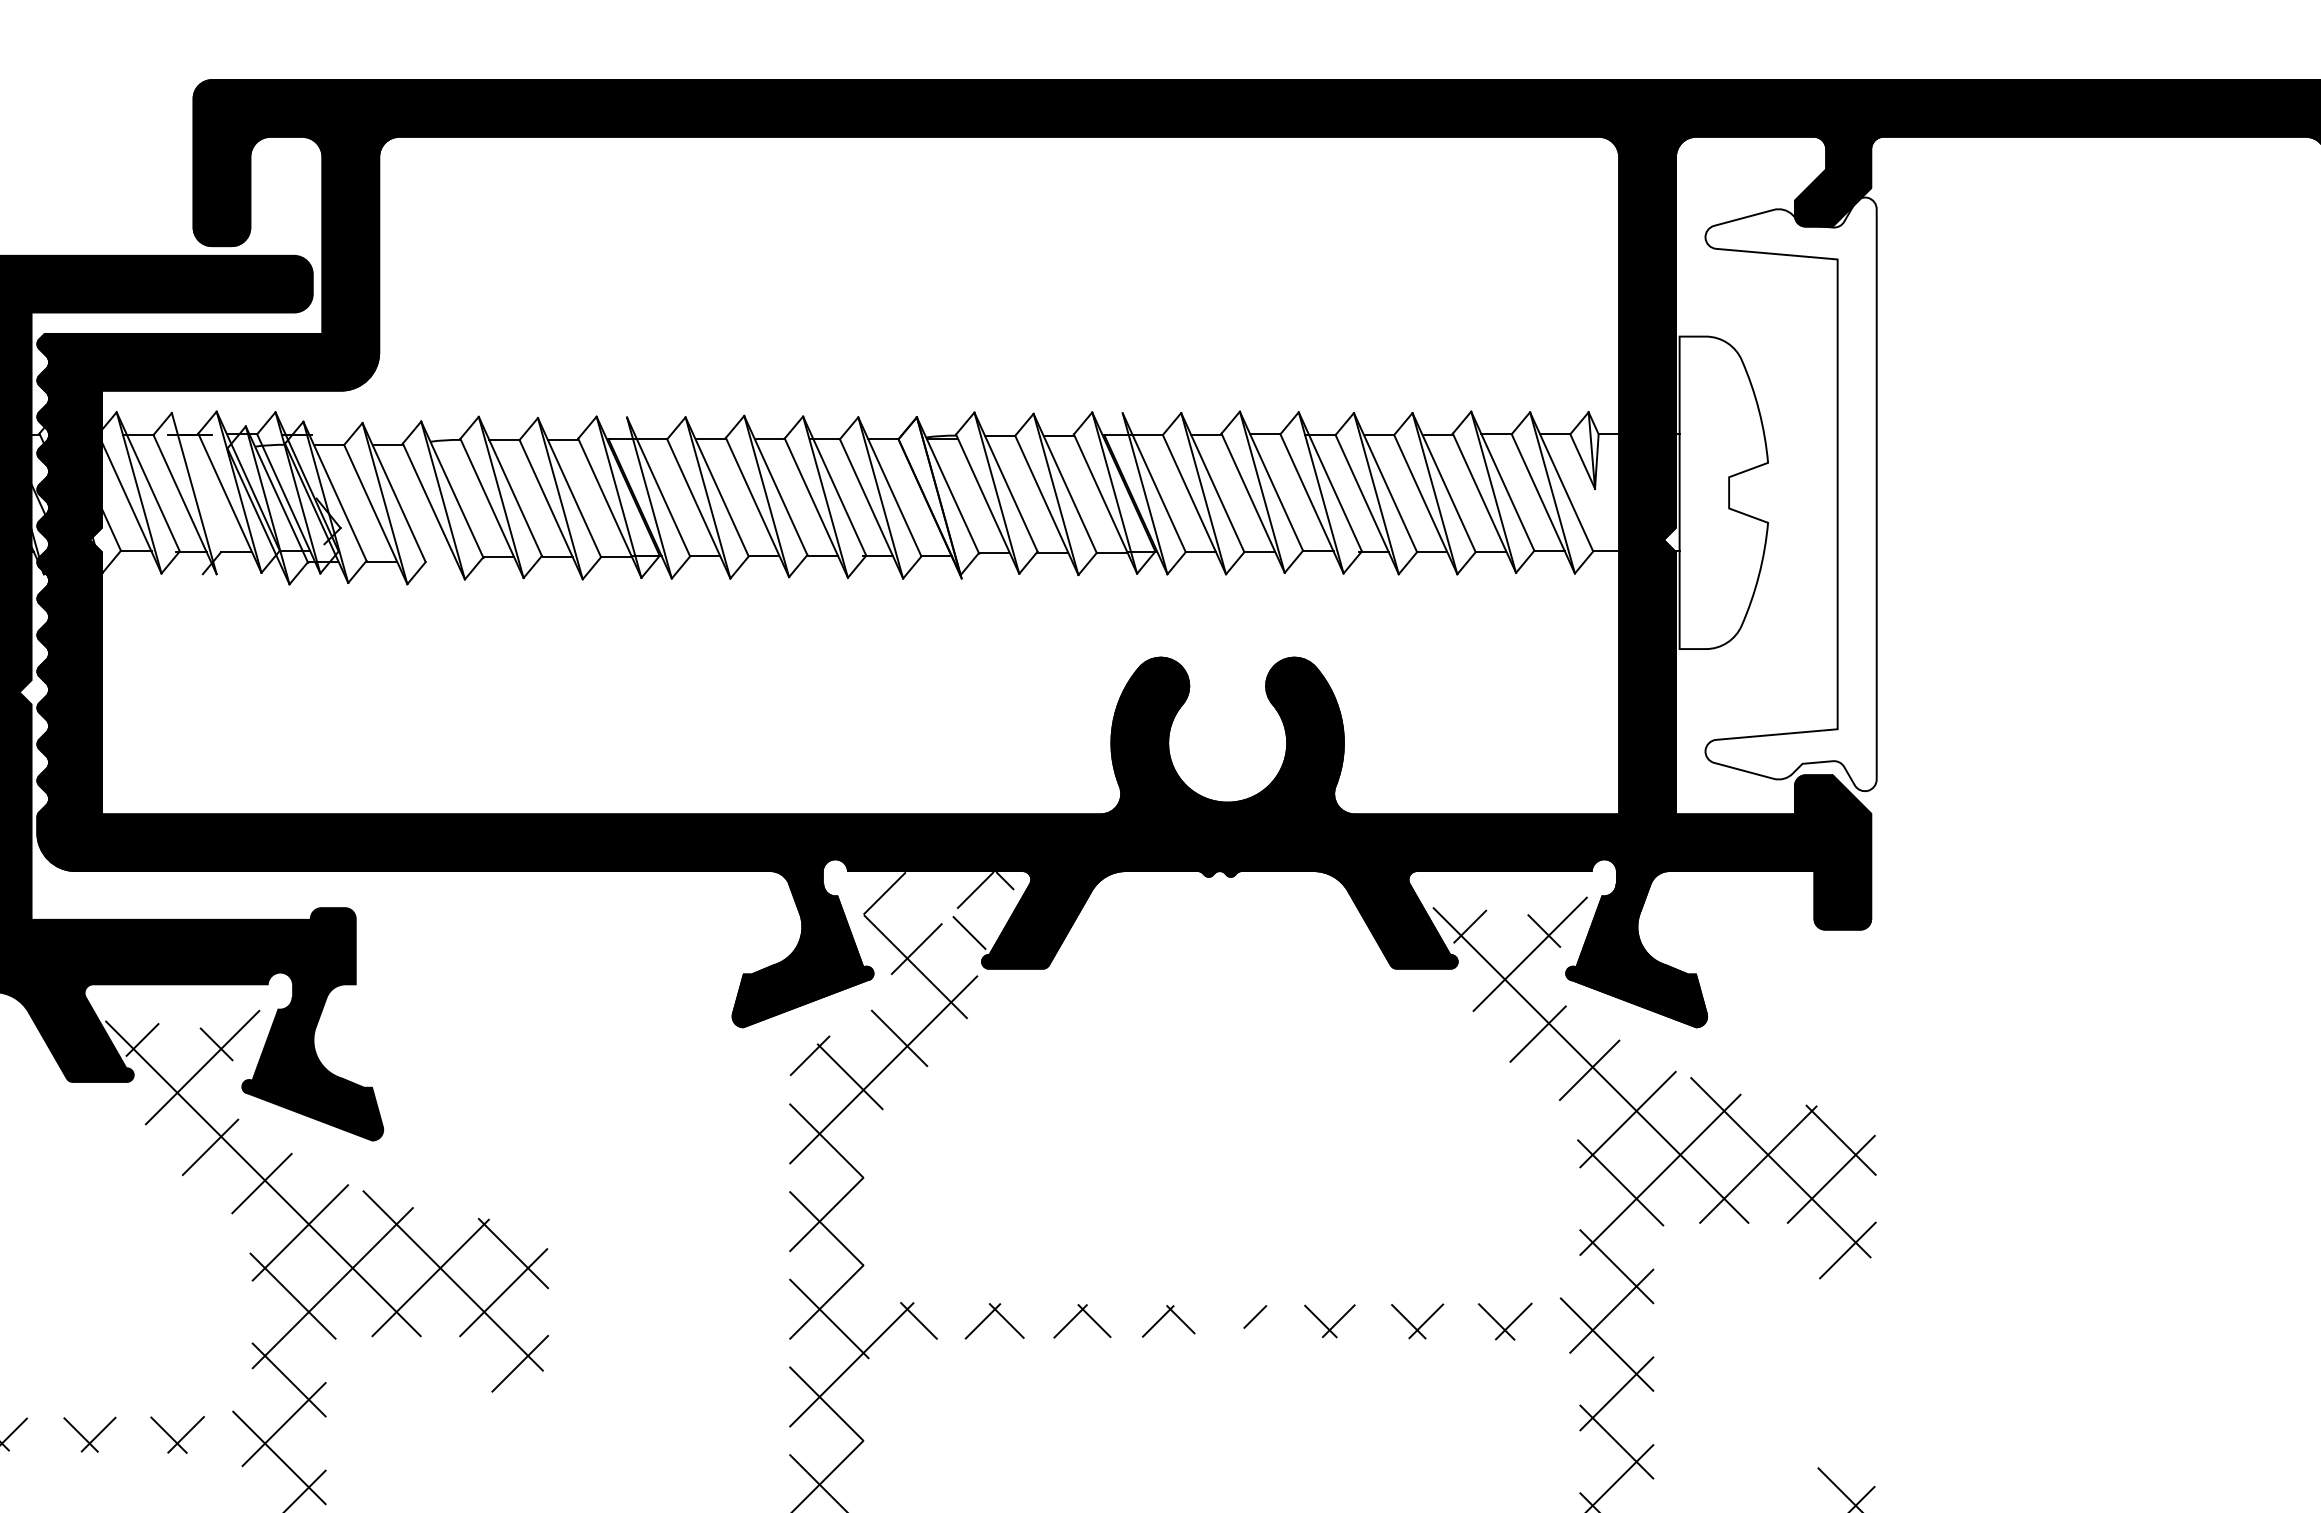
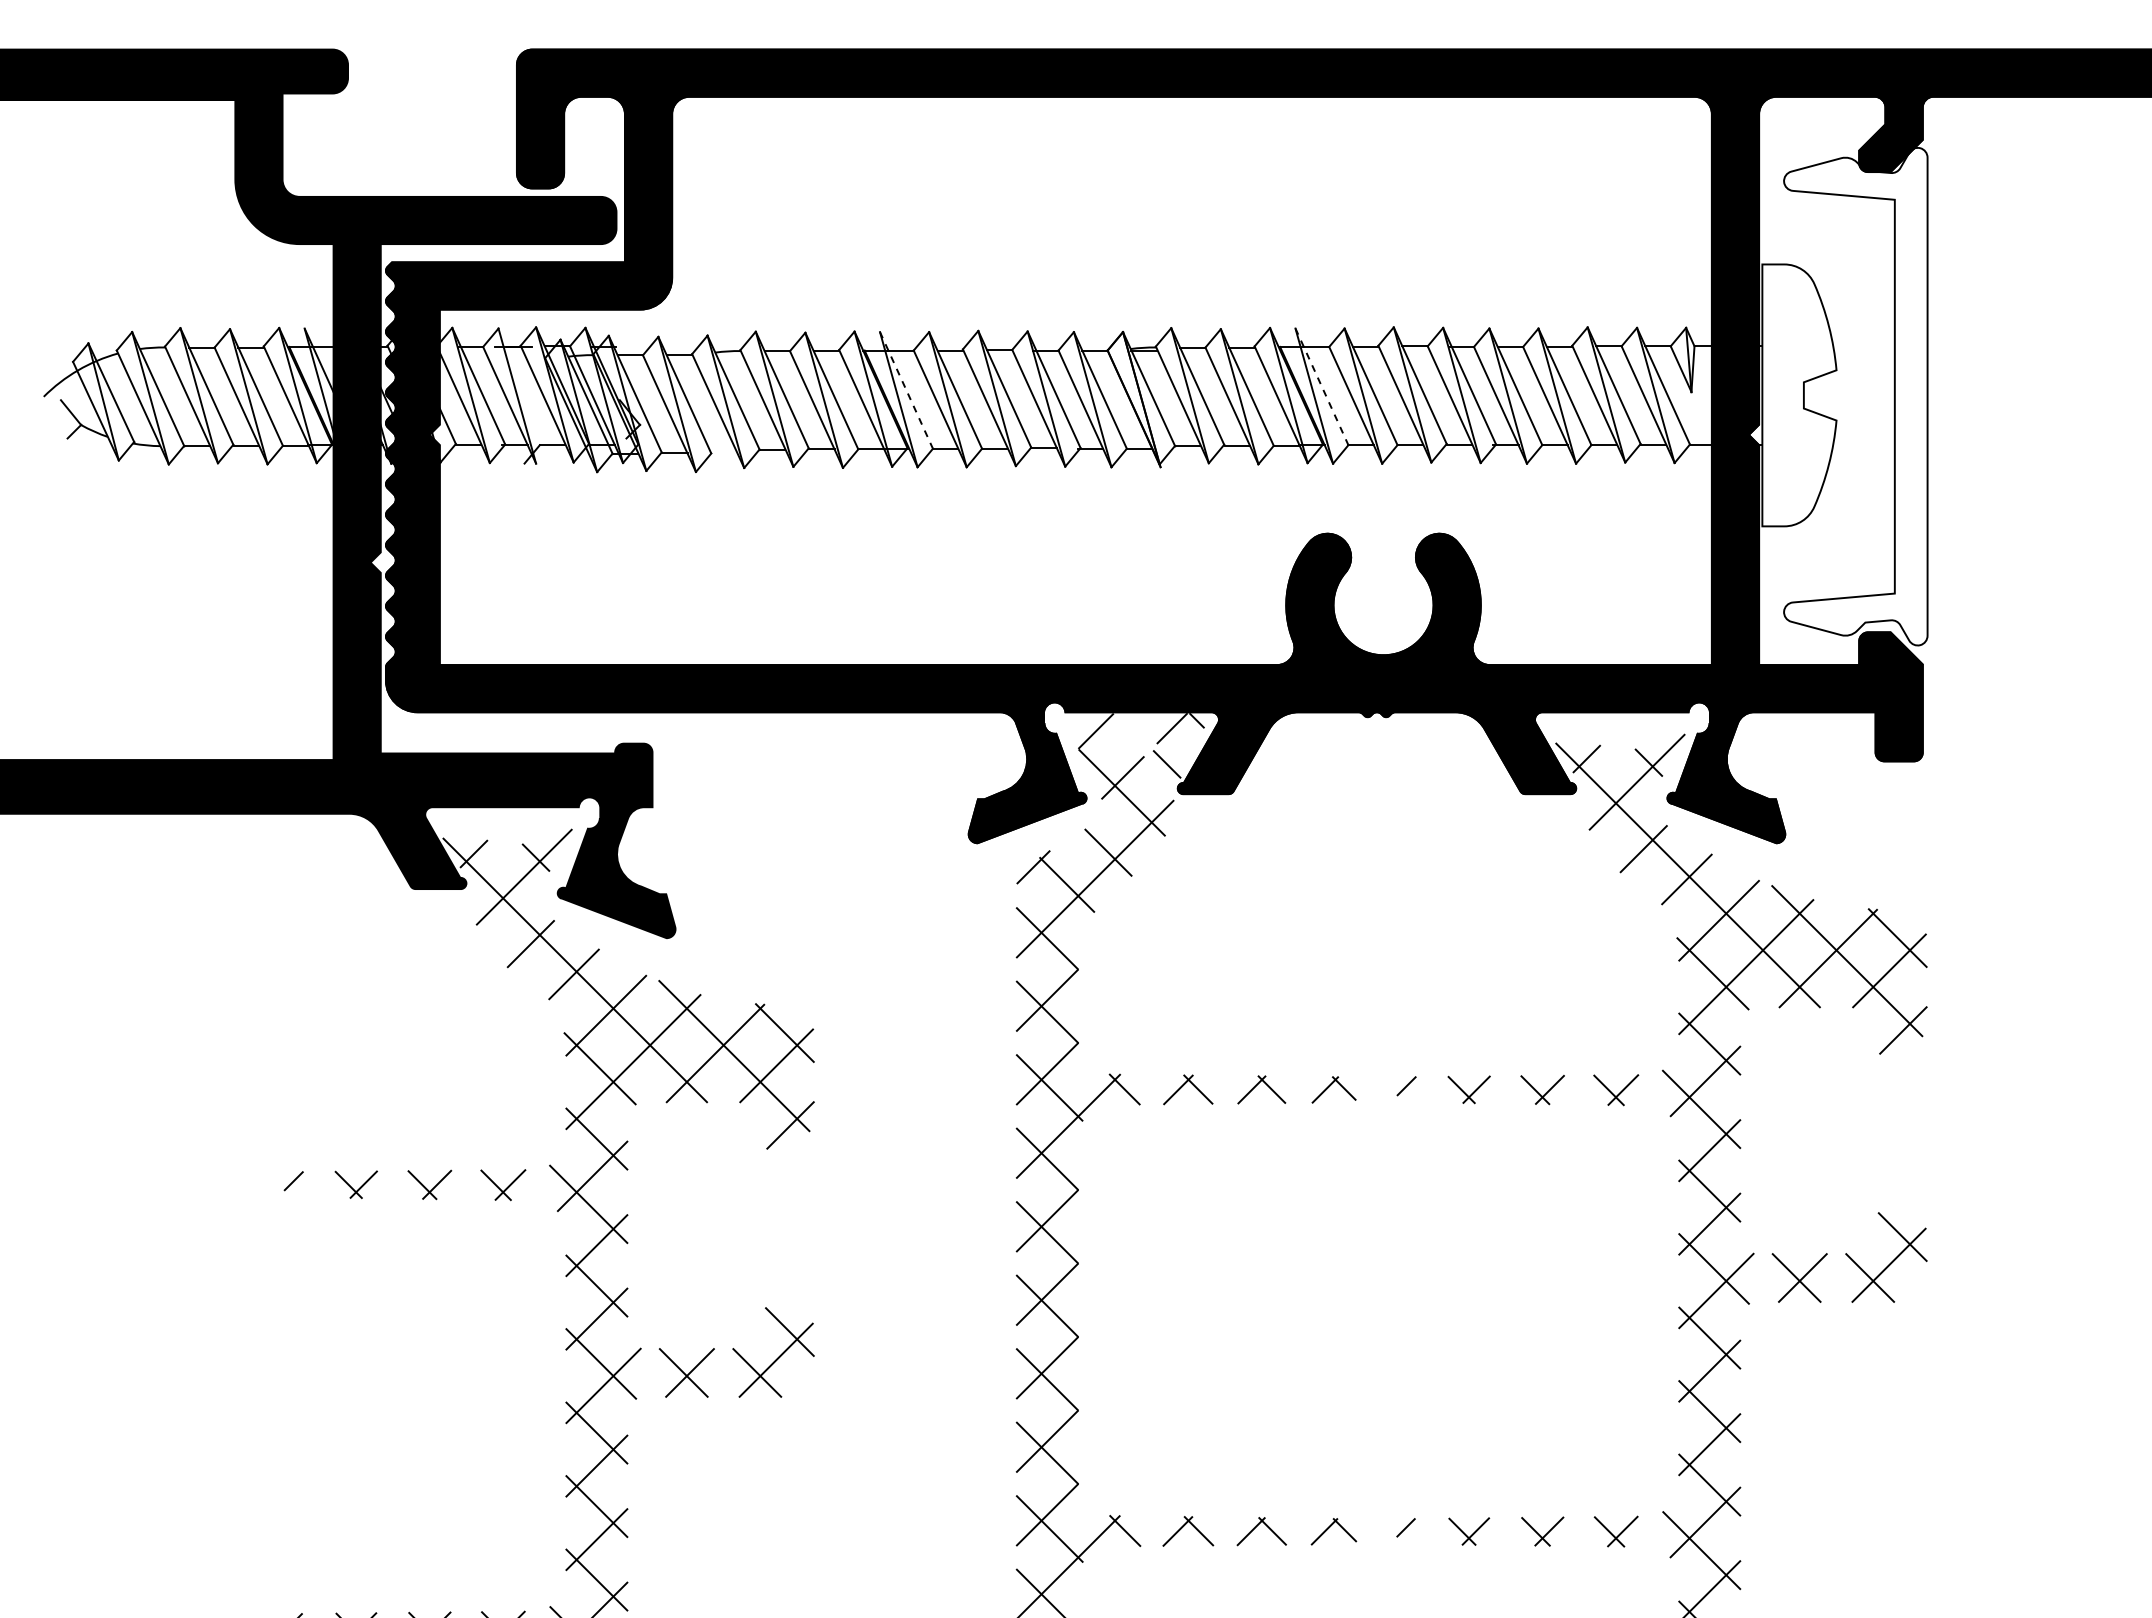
line: (1153, 482) -> (1321, 386), solid -> dashed
line: (658, 486) -> (906, 390), solid -> dashed

